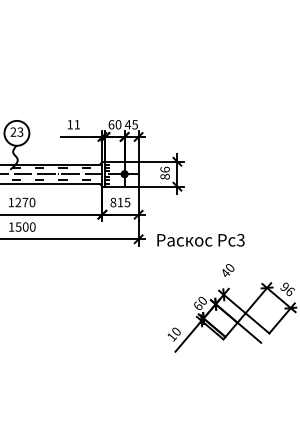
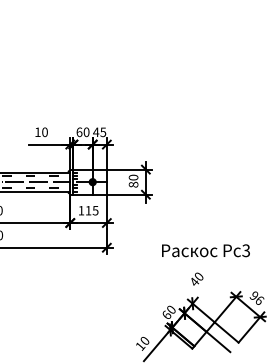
text: (77, 124) -> (45, 132), 11 -> 10
text: (164, 169) -> (132, 177), 86 -> 80
text: (113, 202) -> (81, 210), 81 -> 11
text: (200, 239) -> (205, 249), moved

